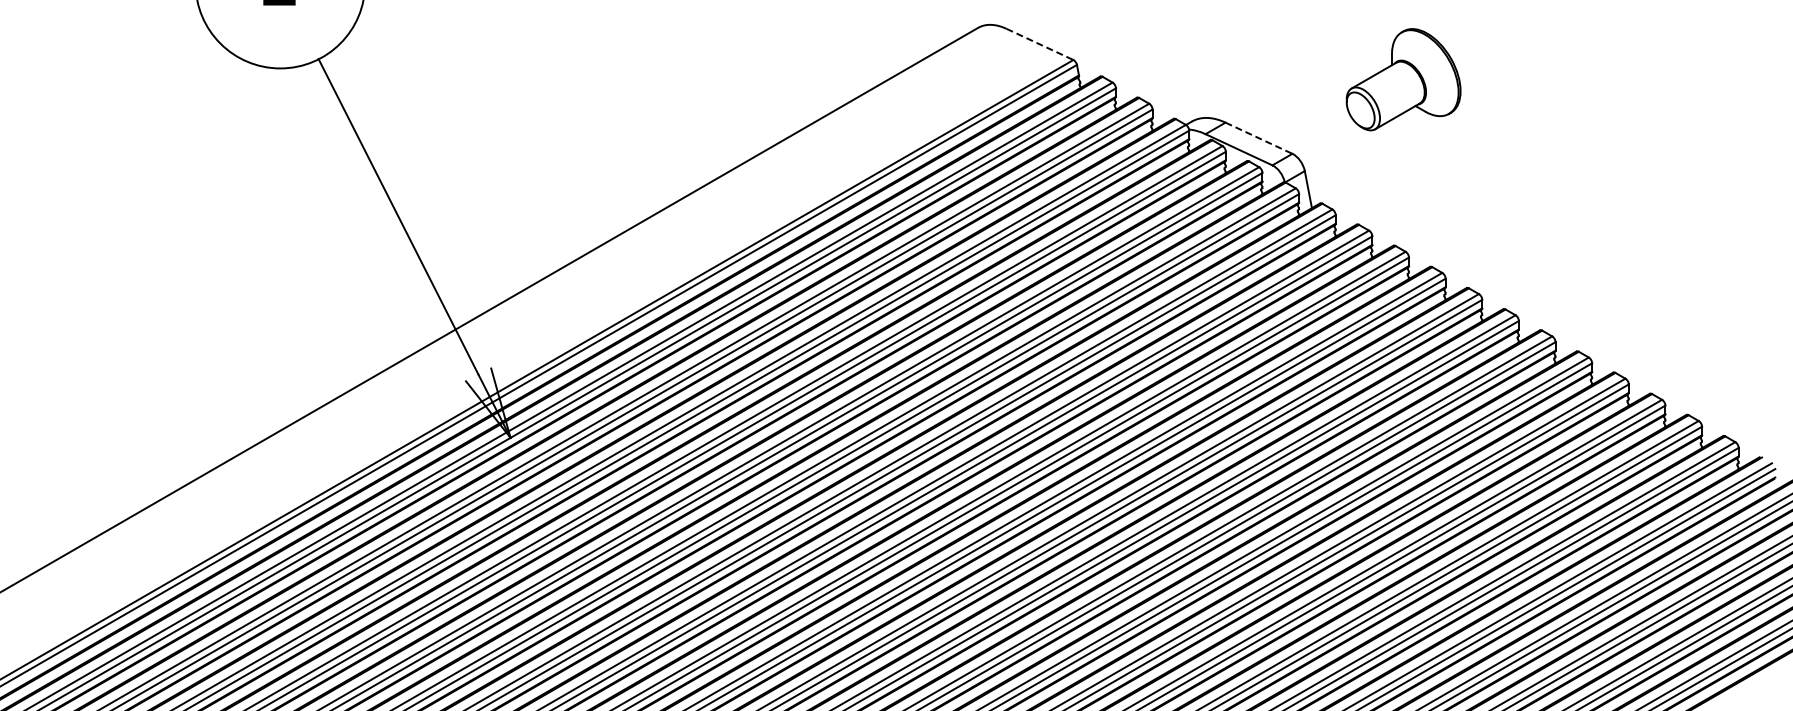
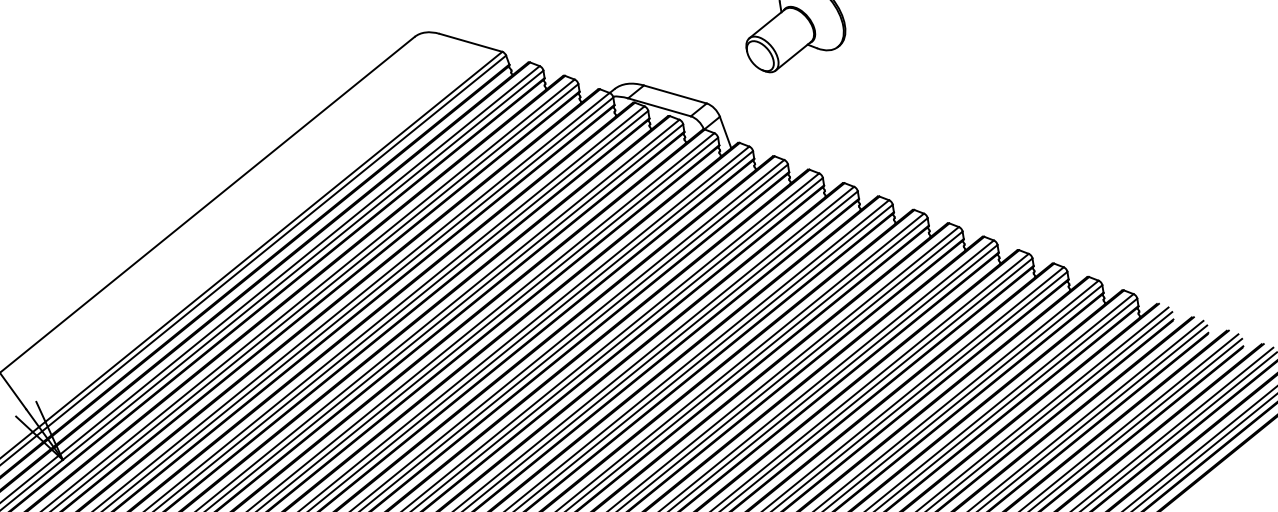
line: (1040, 44) -> (471, 42), dashed -> solid
line: (1259, 138) -> (675, 94), dashed -> solid

